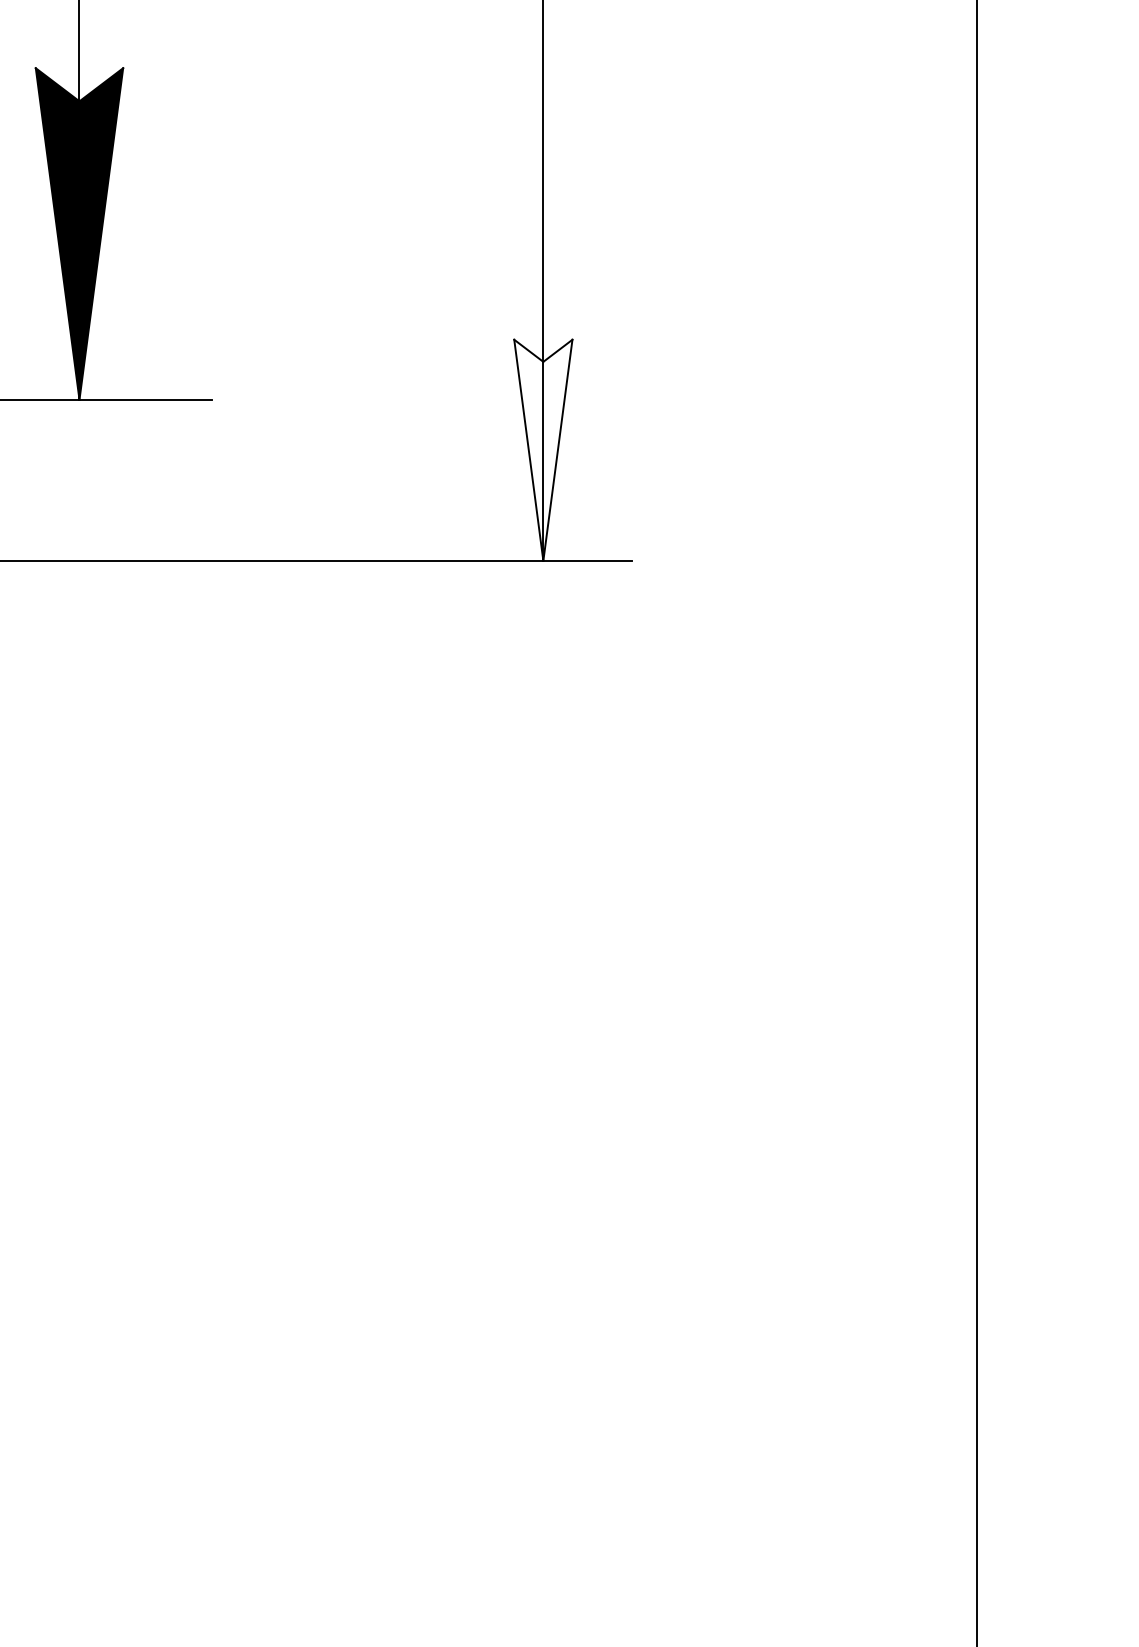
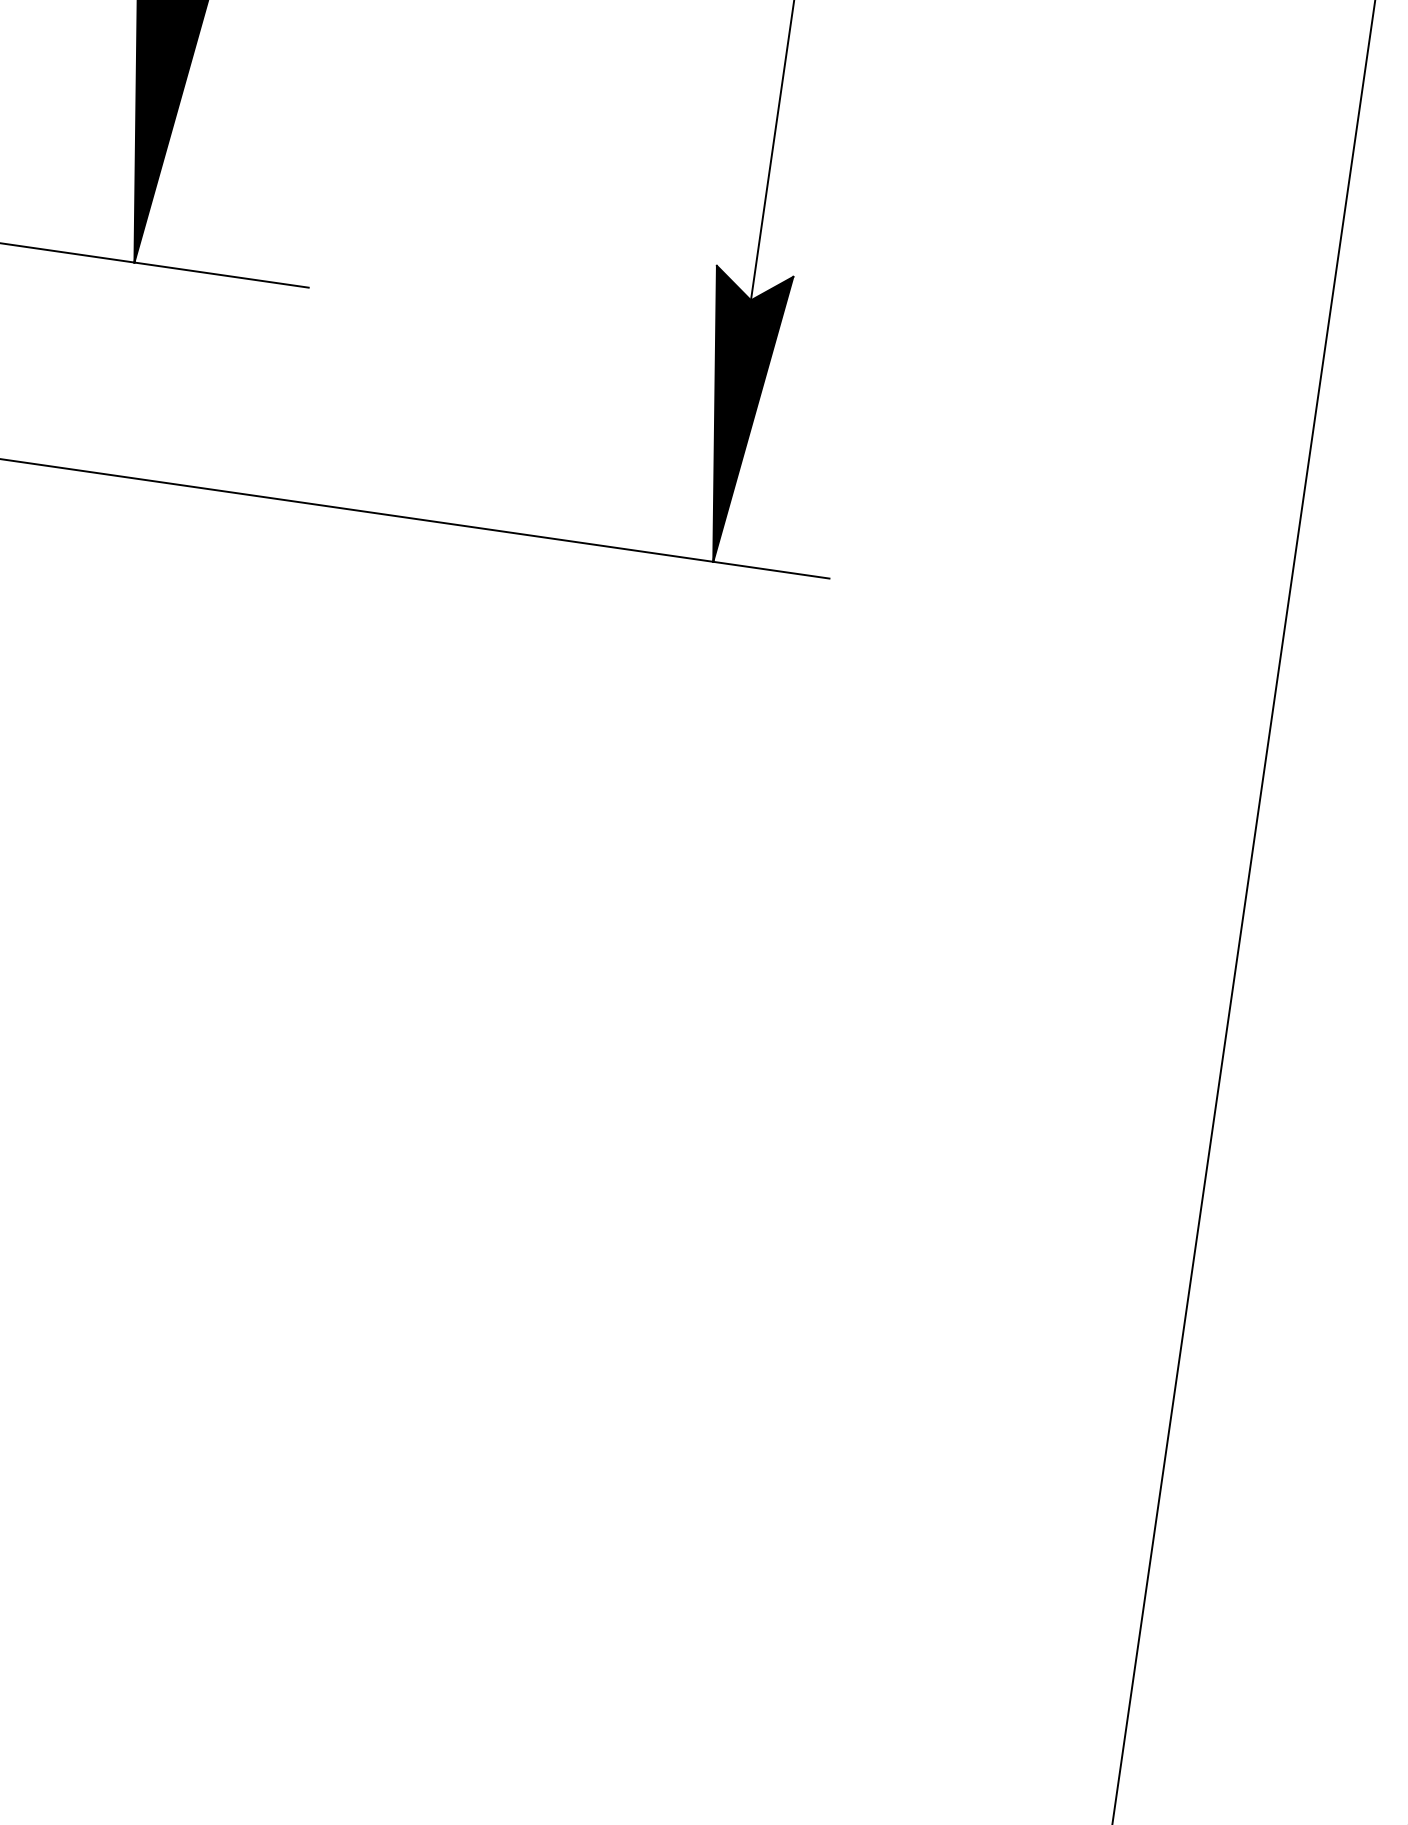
fill: (543, 449) -> (734, 415), added

